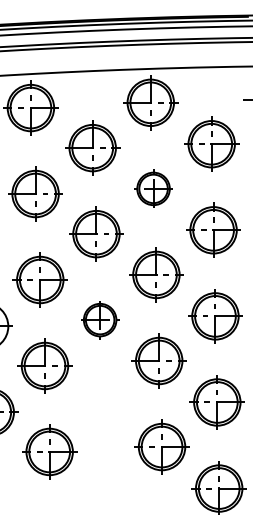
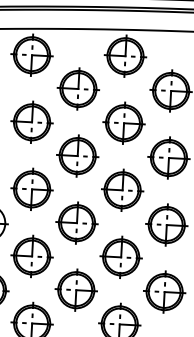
part: (153, 188) -> (123, 122), size x1.43
part: (99, 319) -> (76, 222), size x1.43
part: (103, 405) -> (75, 289), added

